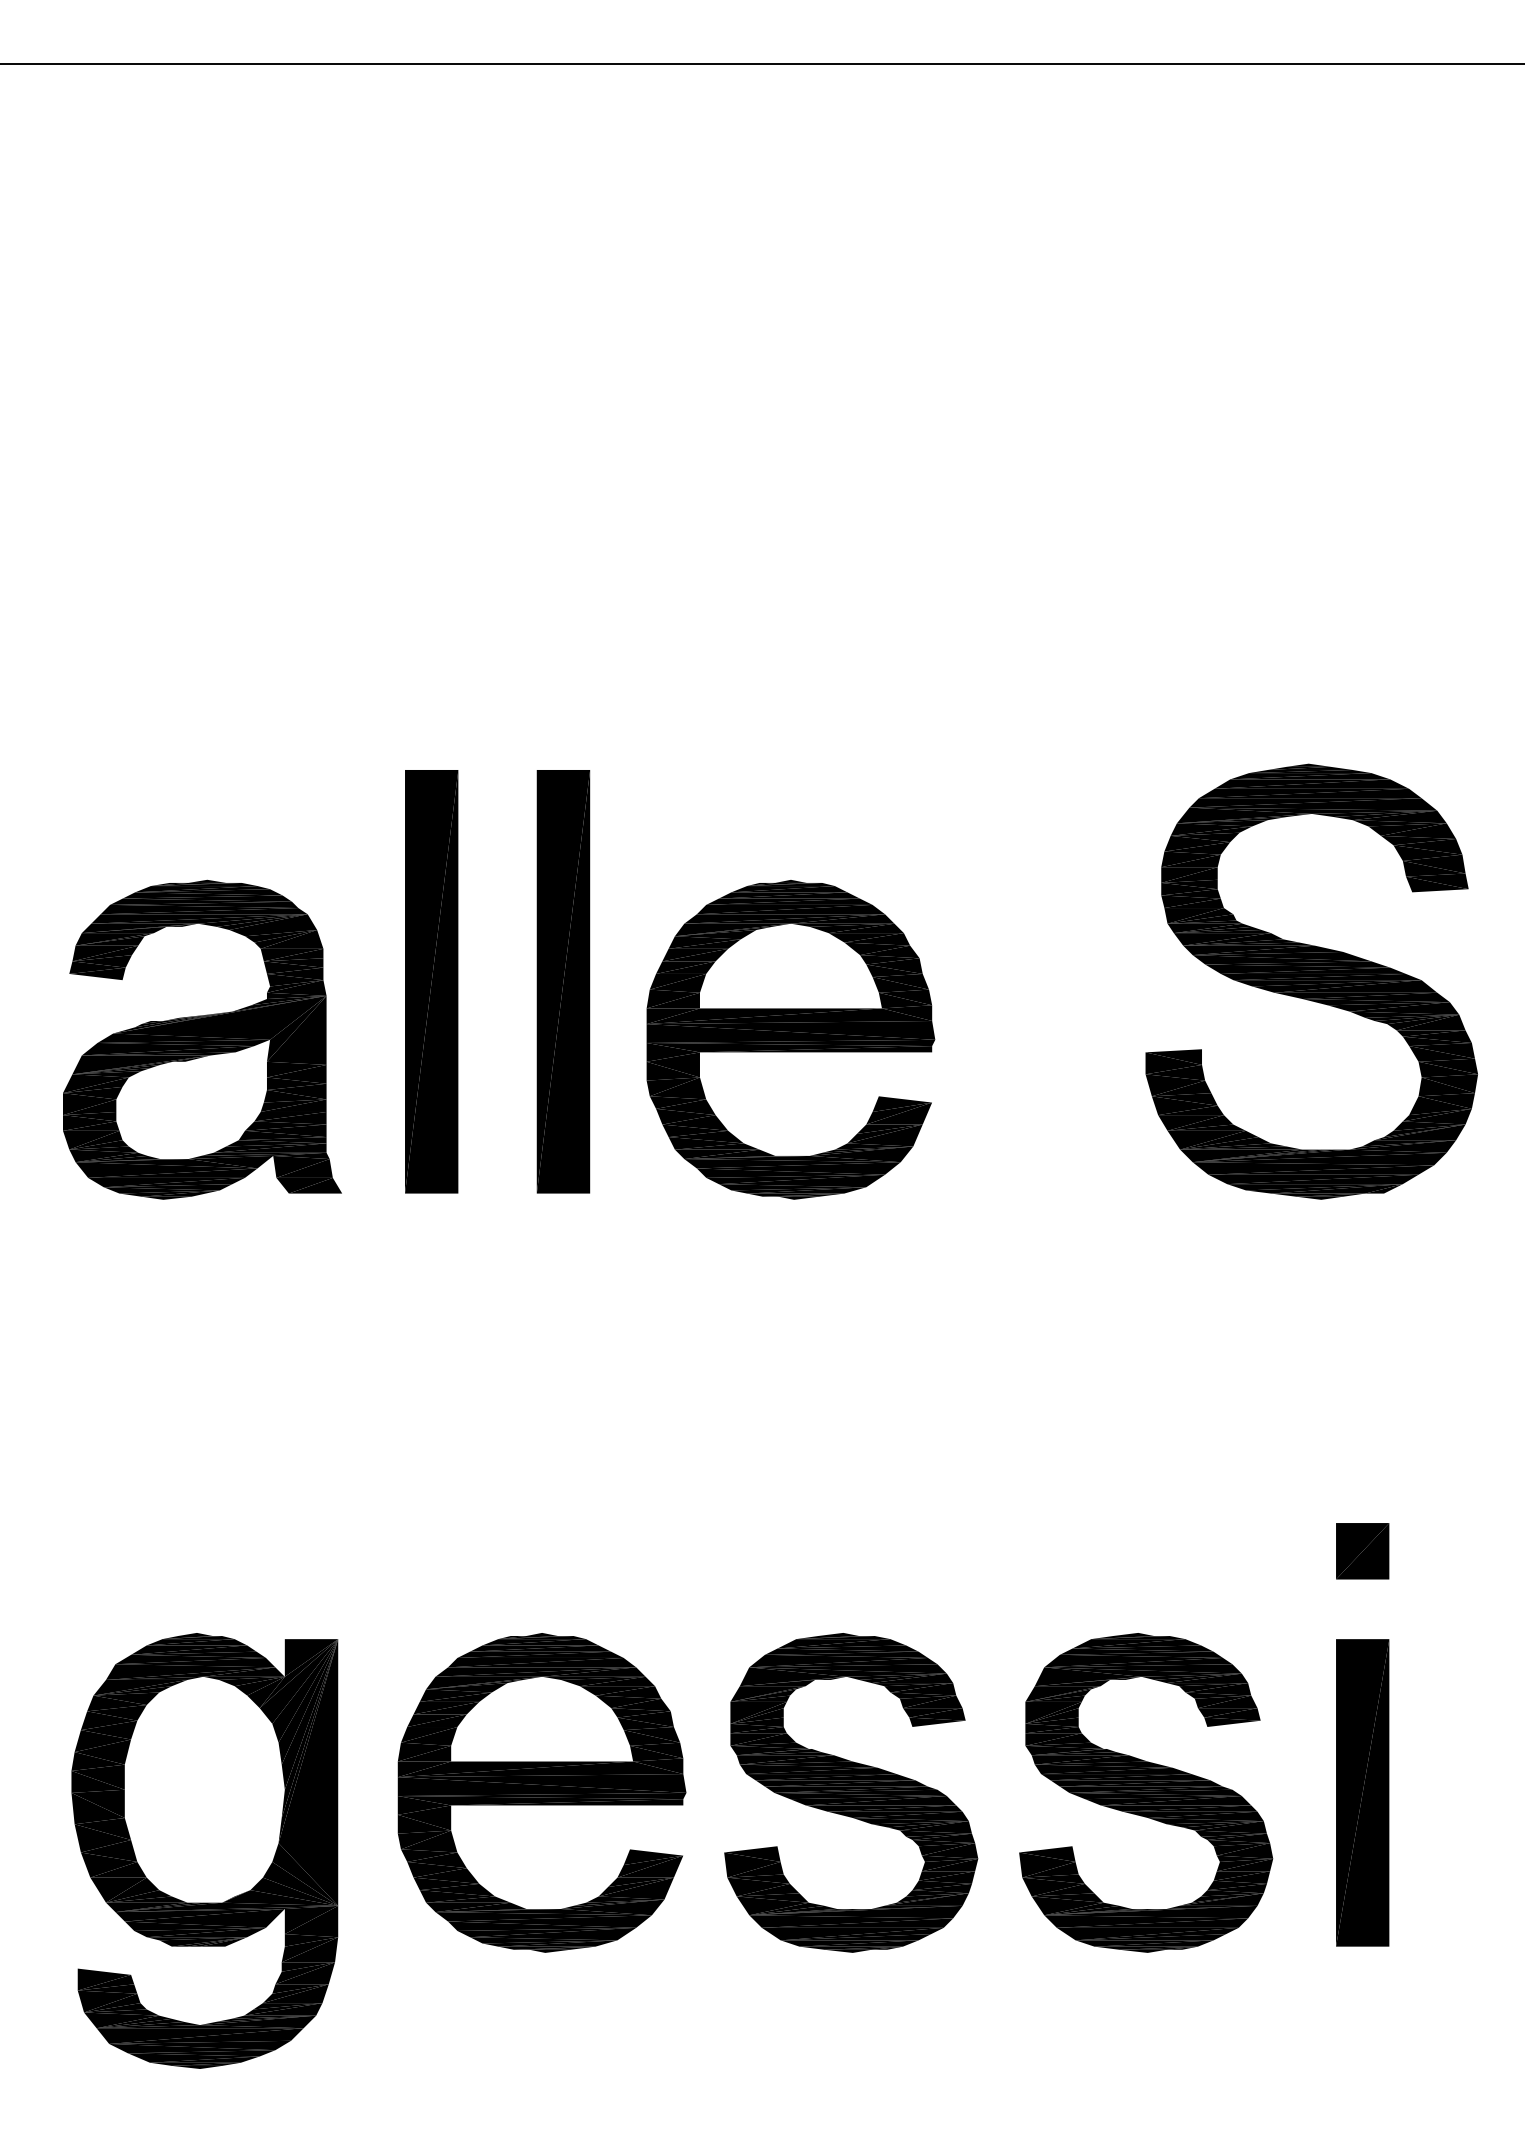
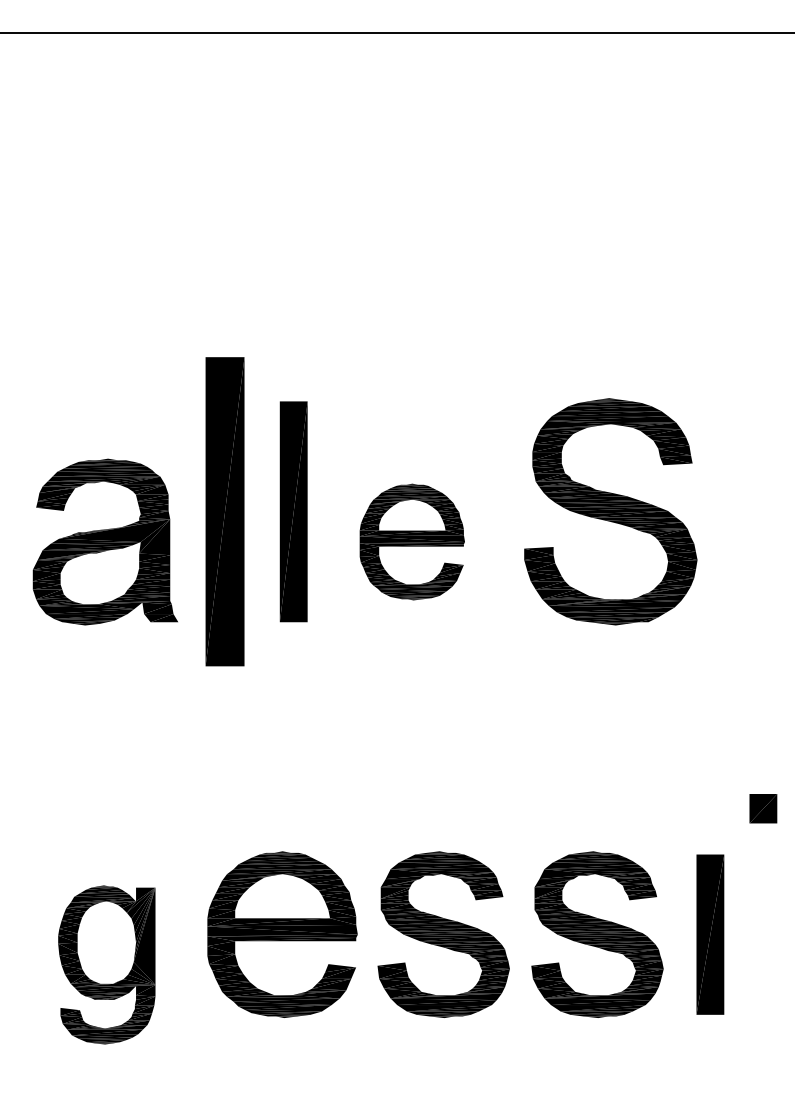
part: (430, 981) -> (224, 511), size x1.4
part: (1311, 981) -> (610, 511), moved
part: (791, 1038) -> (412, 541), size x0.7
part: (1362, 1550) -> (763, 808), moved
part: (204, 1850) -> (106, 964), size x0.7

